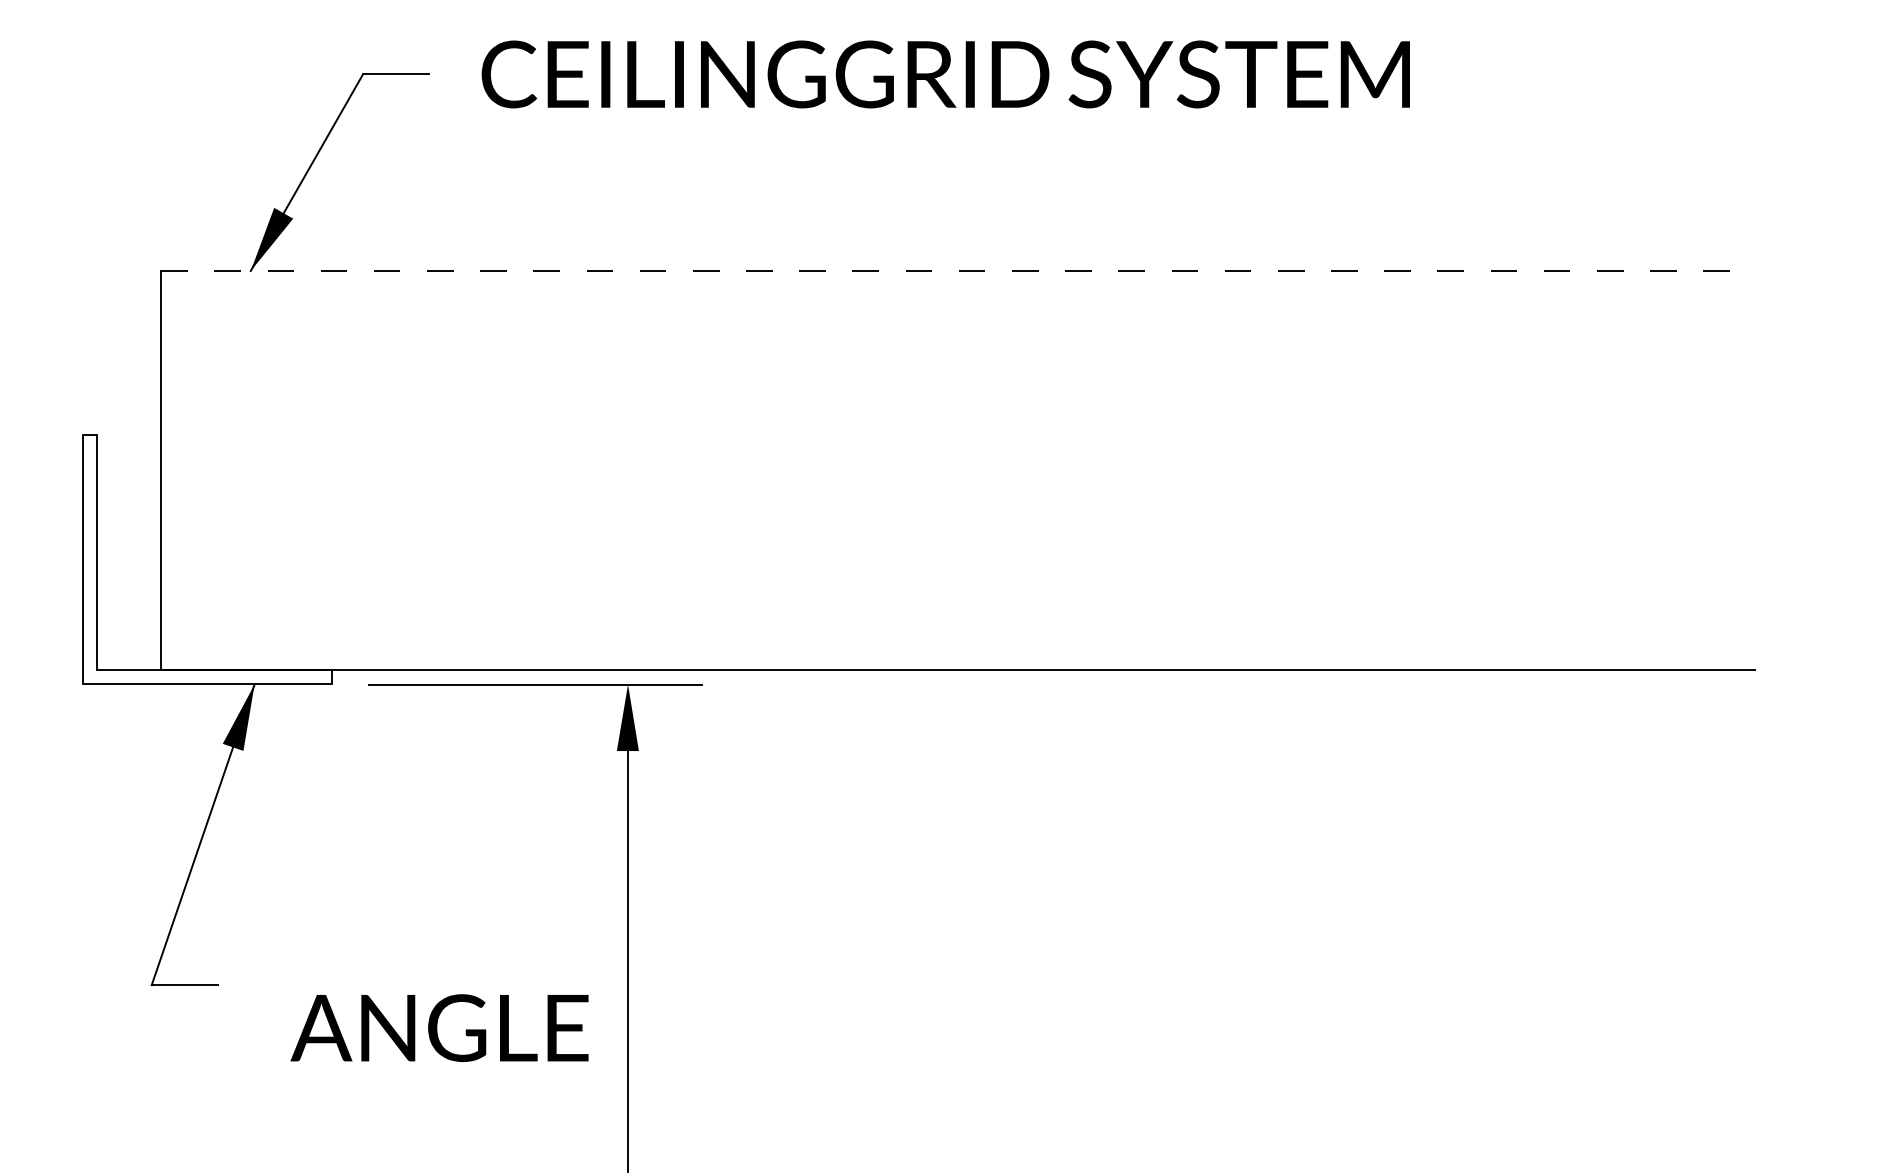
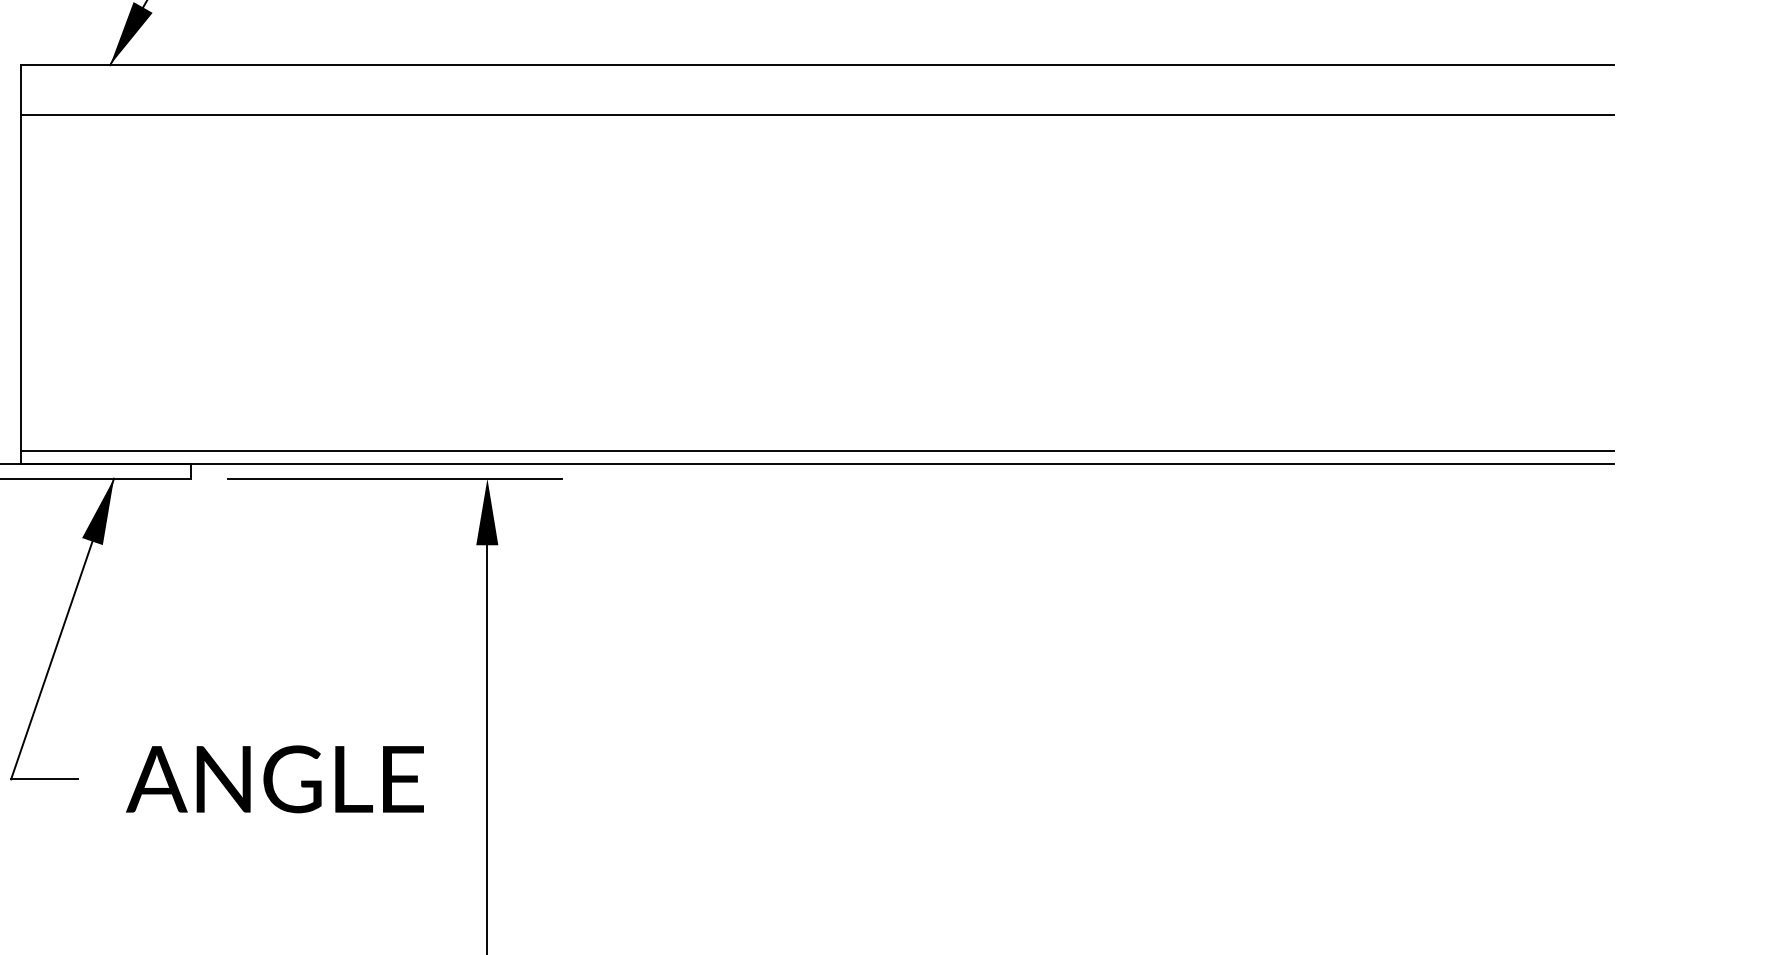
line: (957, 271) -> (816, 65), dashed -> solid
line: (957, 320) -> (816, 114), added
line: (957, 656) -> (816, 450), added
text: (439, 1028) -> (274, 779), moved

